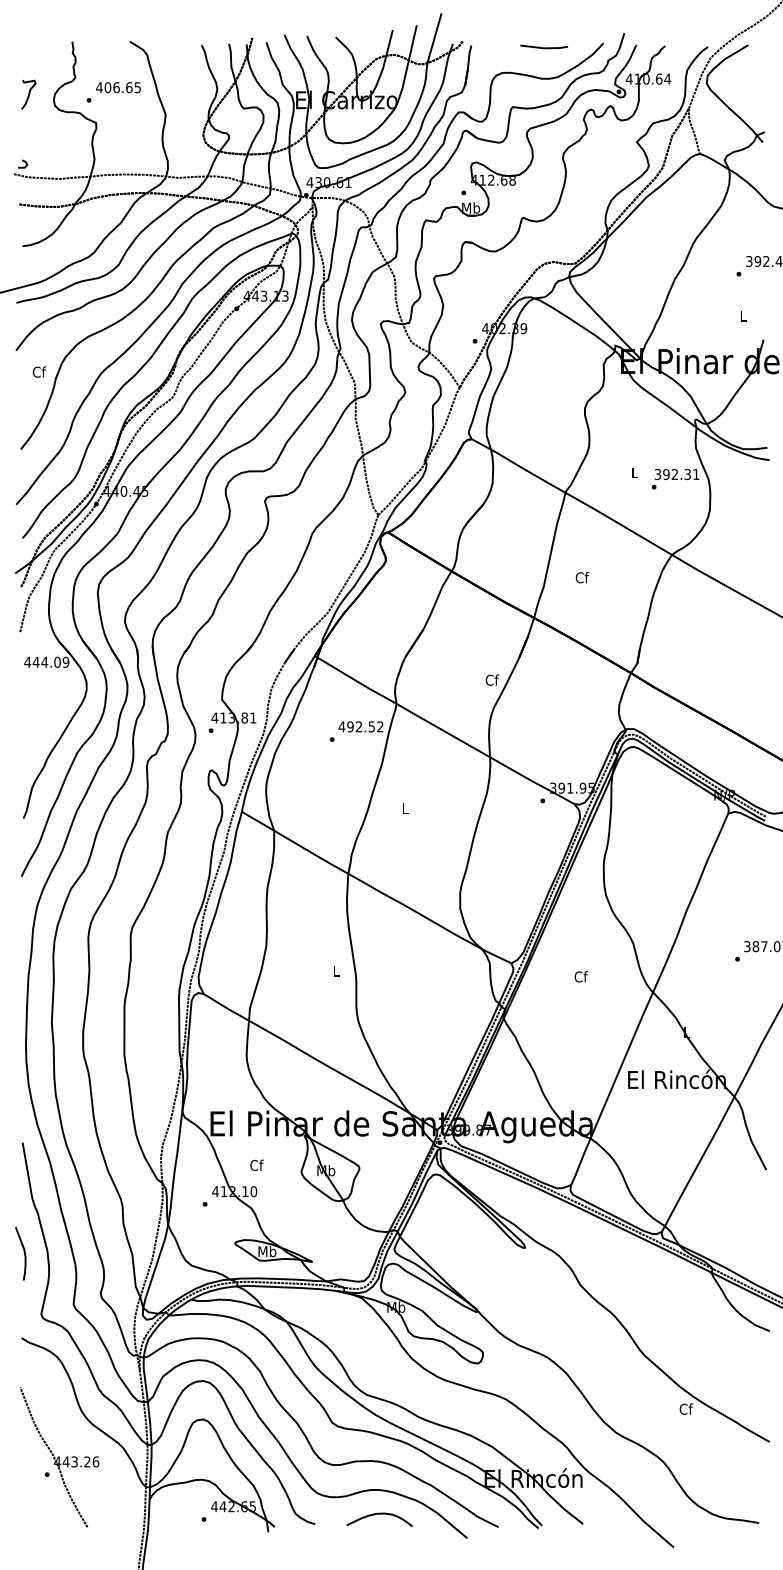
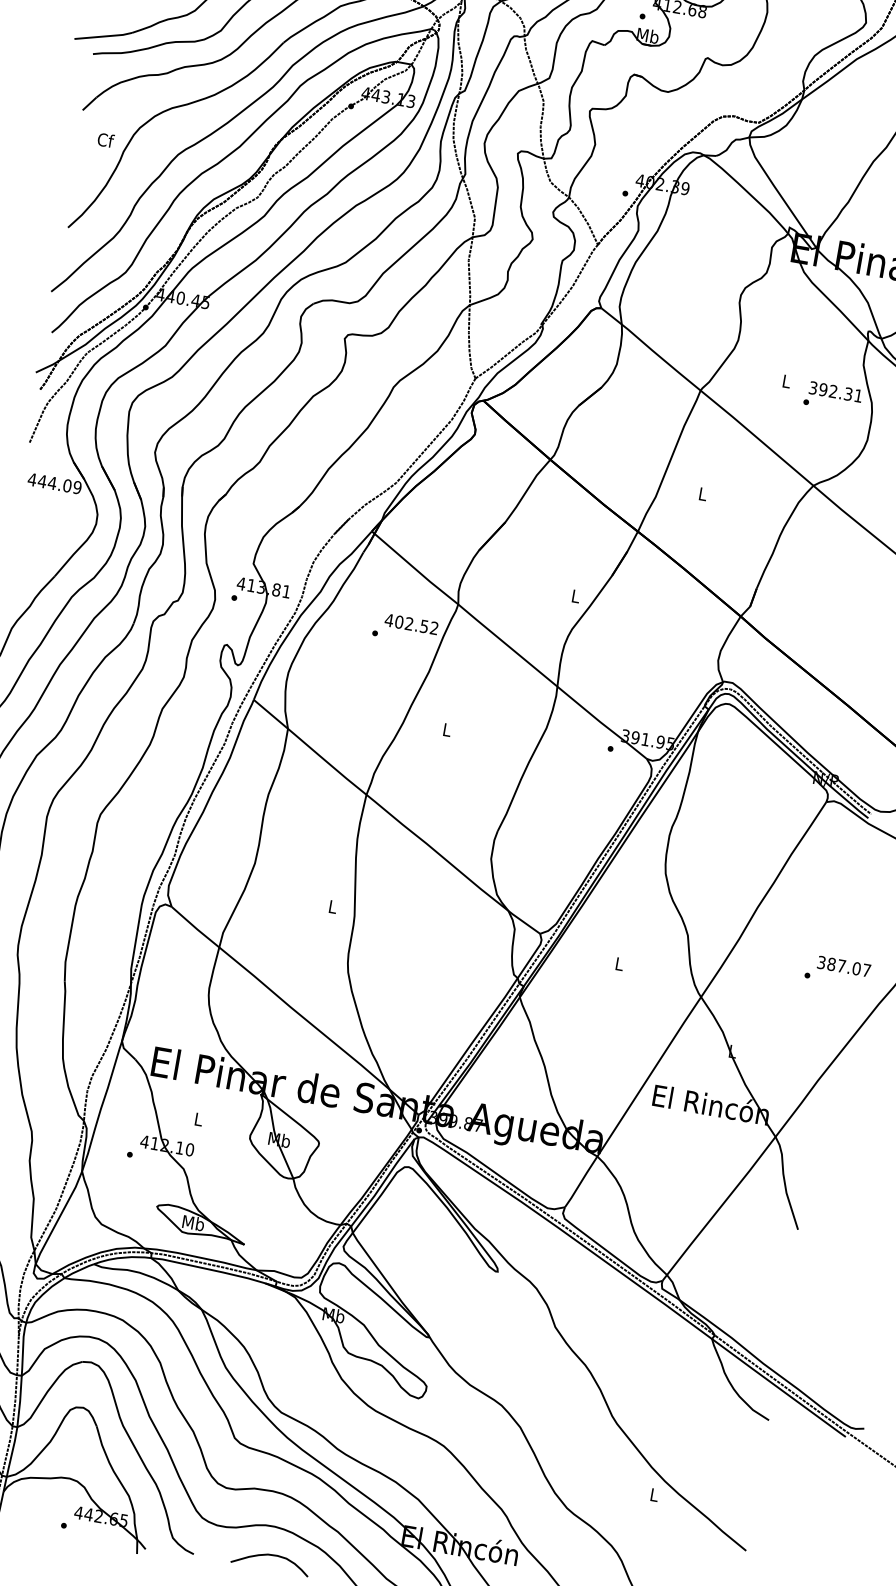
text: (582, 577) -> (703, 493), Cf -> L
text: (492, 679) -> (576, 595), Cf -> L
text: (350, 726) -> (399, 621), 492.52 -> 402.52
text: (581, 976) -> (620, 963), Cf -> L
text: (256, 1164) -> (198, 1118), Cf -> L
text: (686, 1408) -> (654, 1494), Cf -> L

